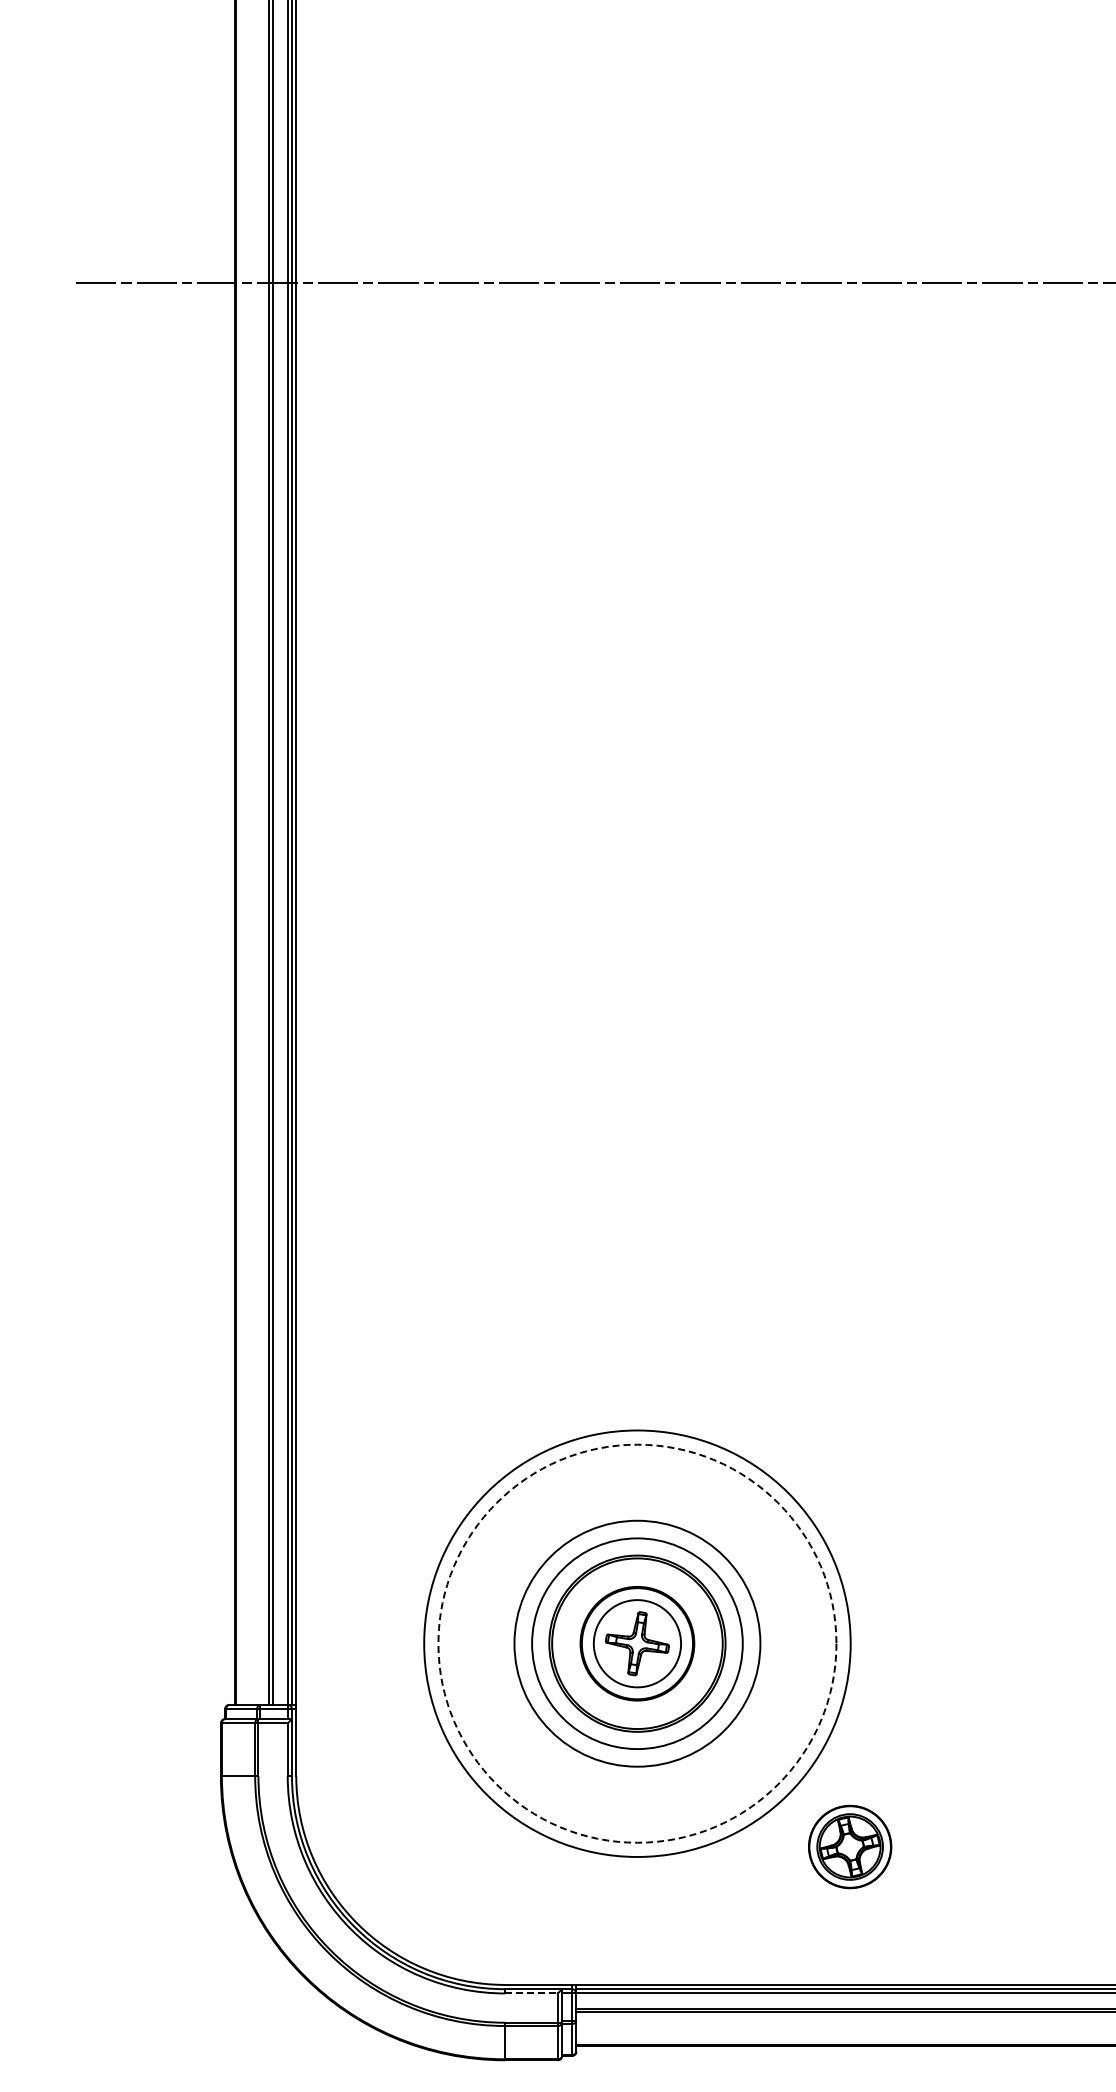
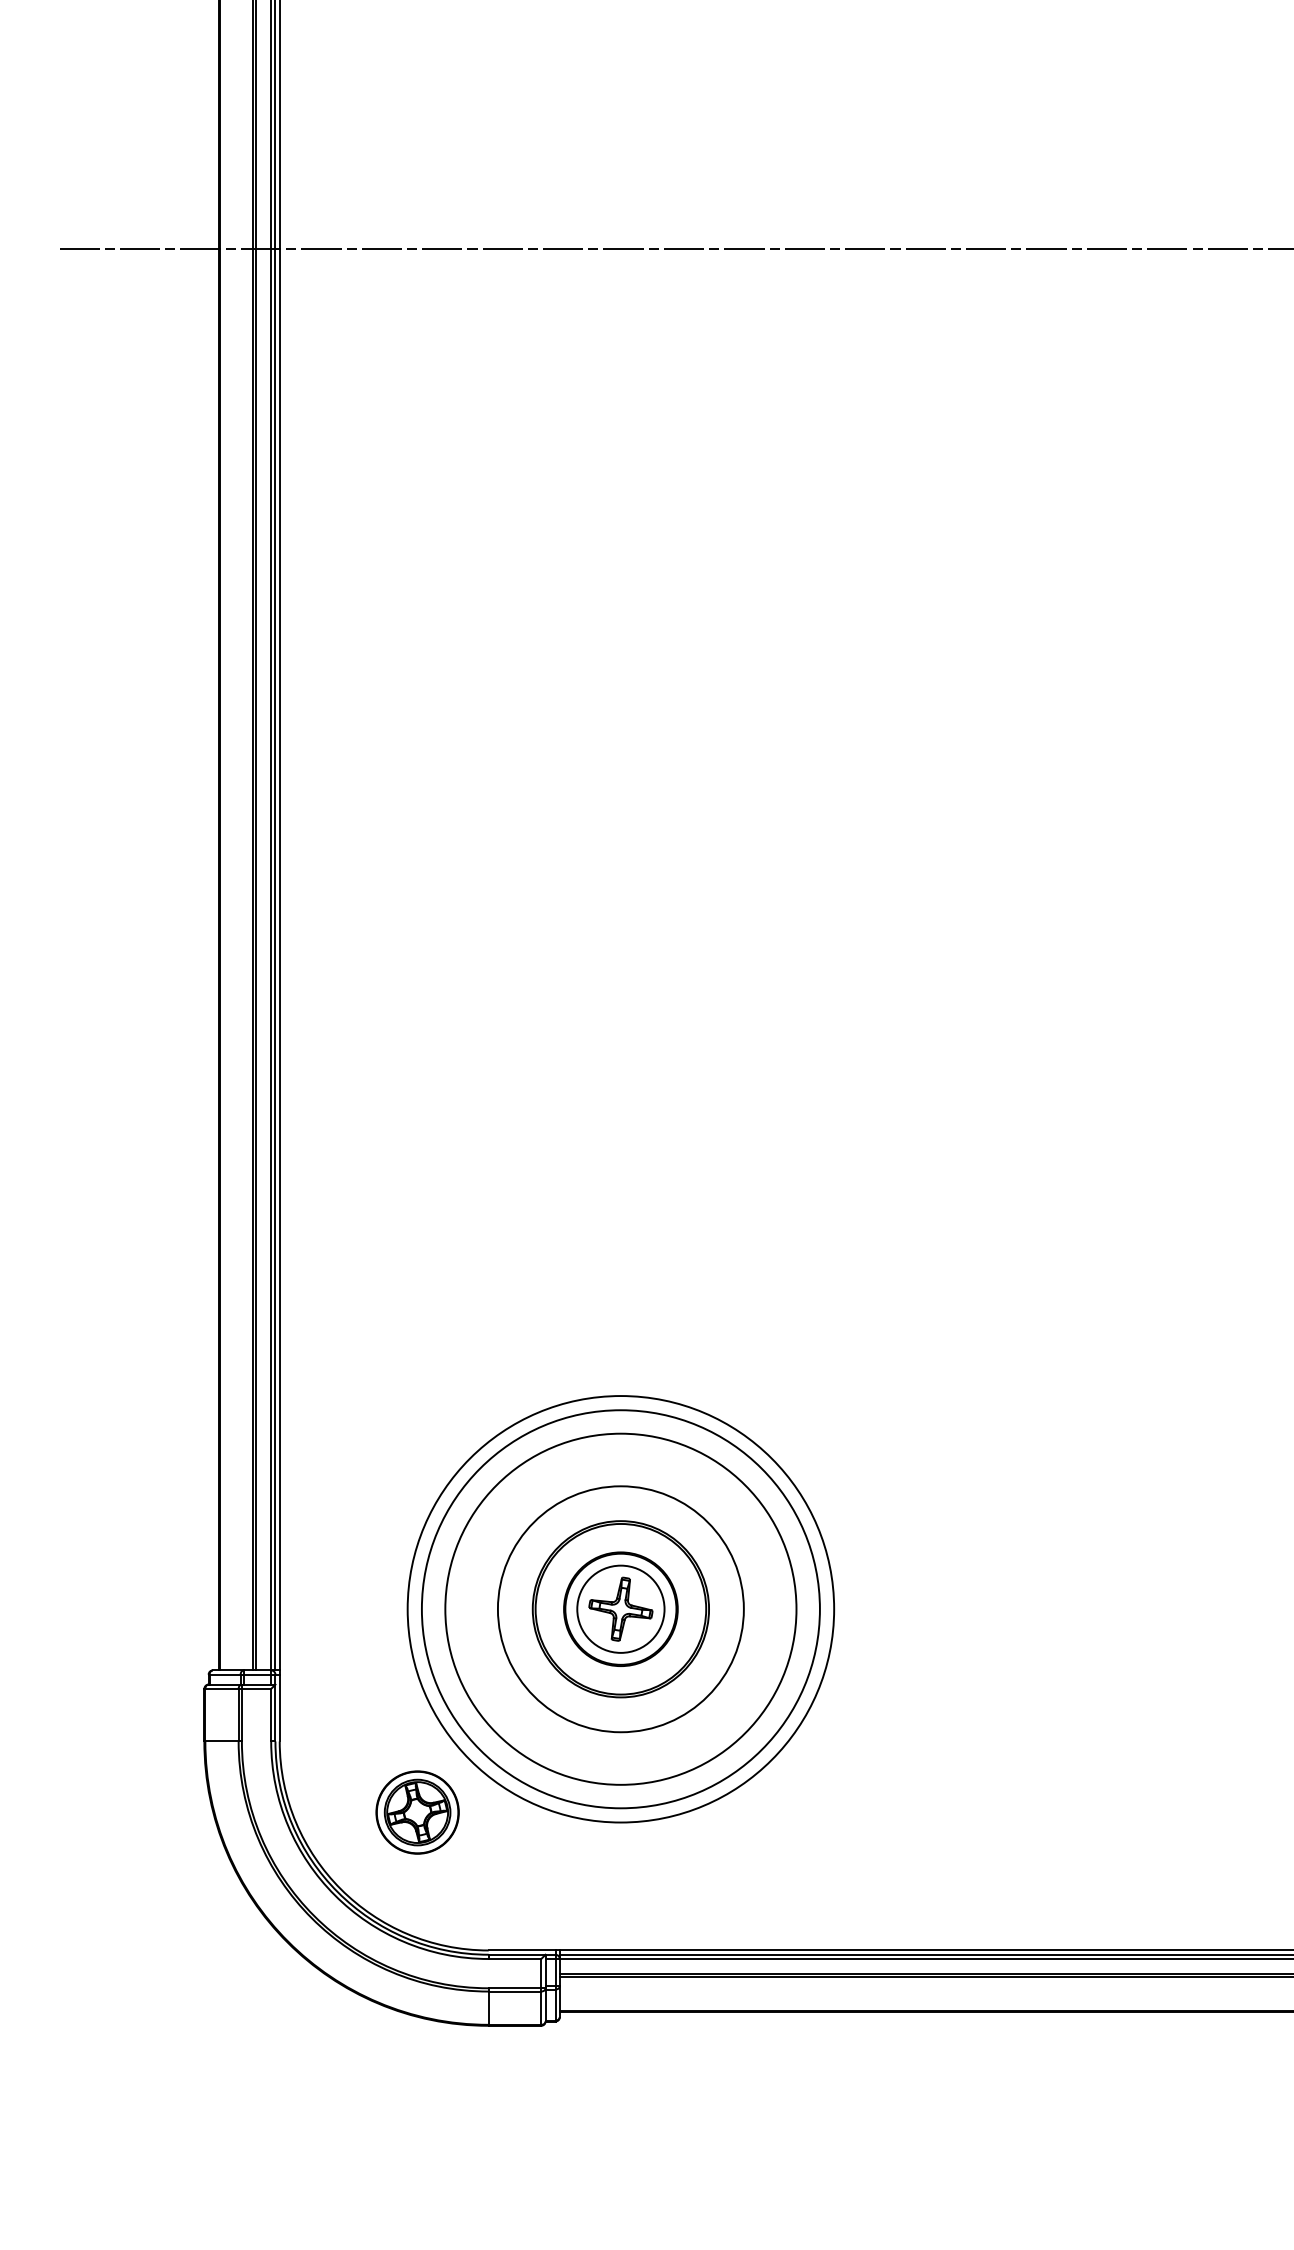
circle: (637, 1642) -> (620, 1608), size x1.67
circle: (637, 1643) -> (620, 1609), dashed -> solid
part: (850, 1846) -> (417, 1812), moved
line: (532, 1993) -> (515, 1959), dashed -> solid

